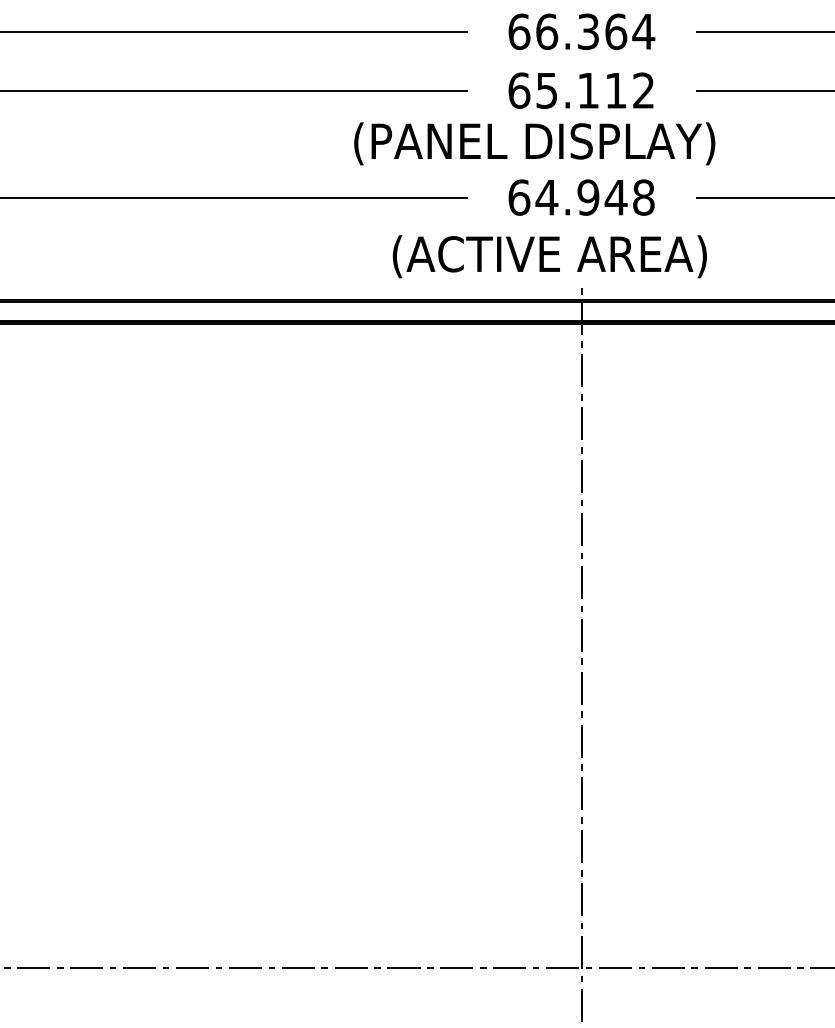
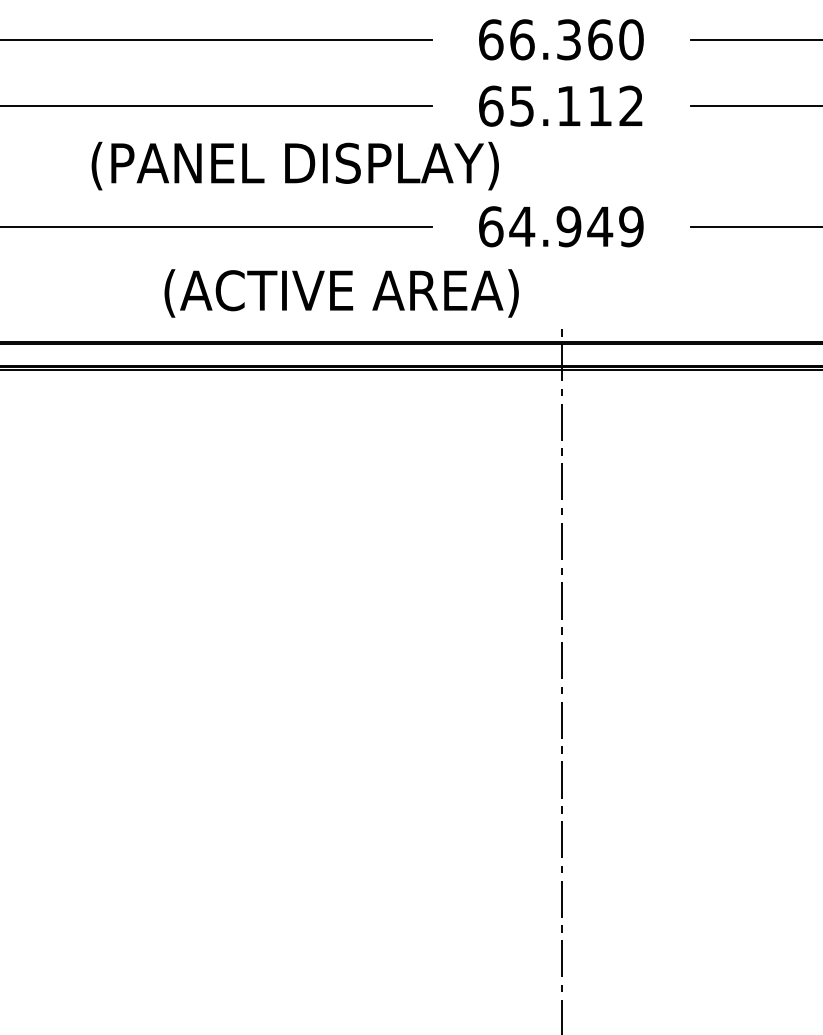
text: (643, 31) -> (631, 39), 66.364 -> 66.360
text: (534, 143) -> (295, 165), moved
text: (643, 197) -> (631, 226), 64.948 -> 64.949
text: (549, 256) -> (341, 293), moved

